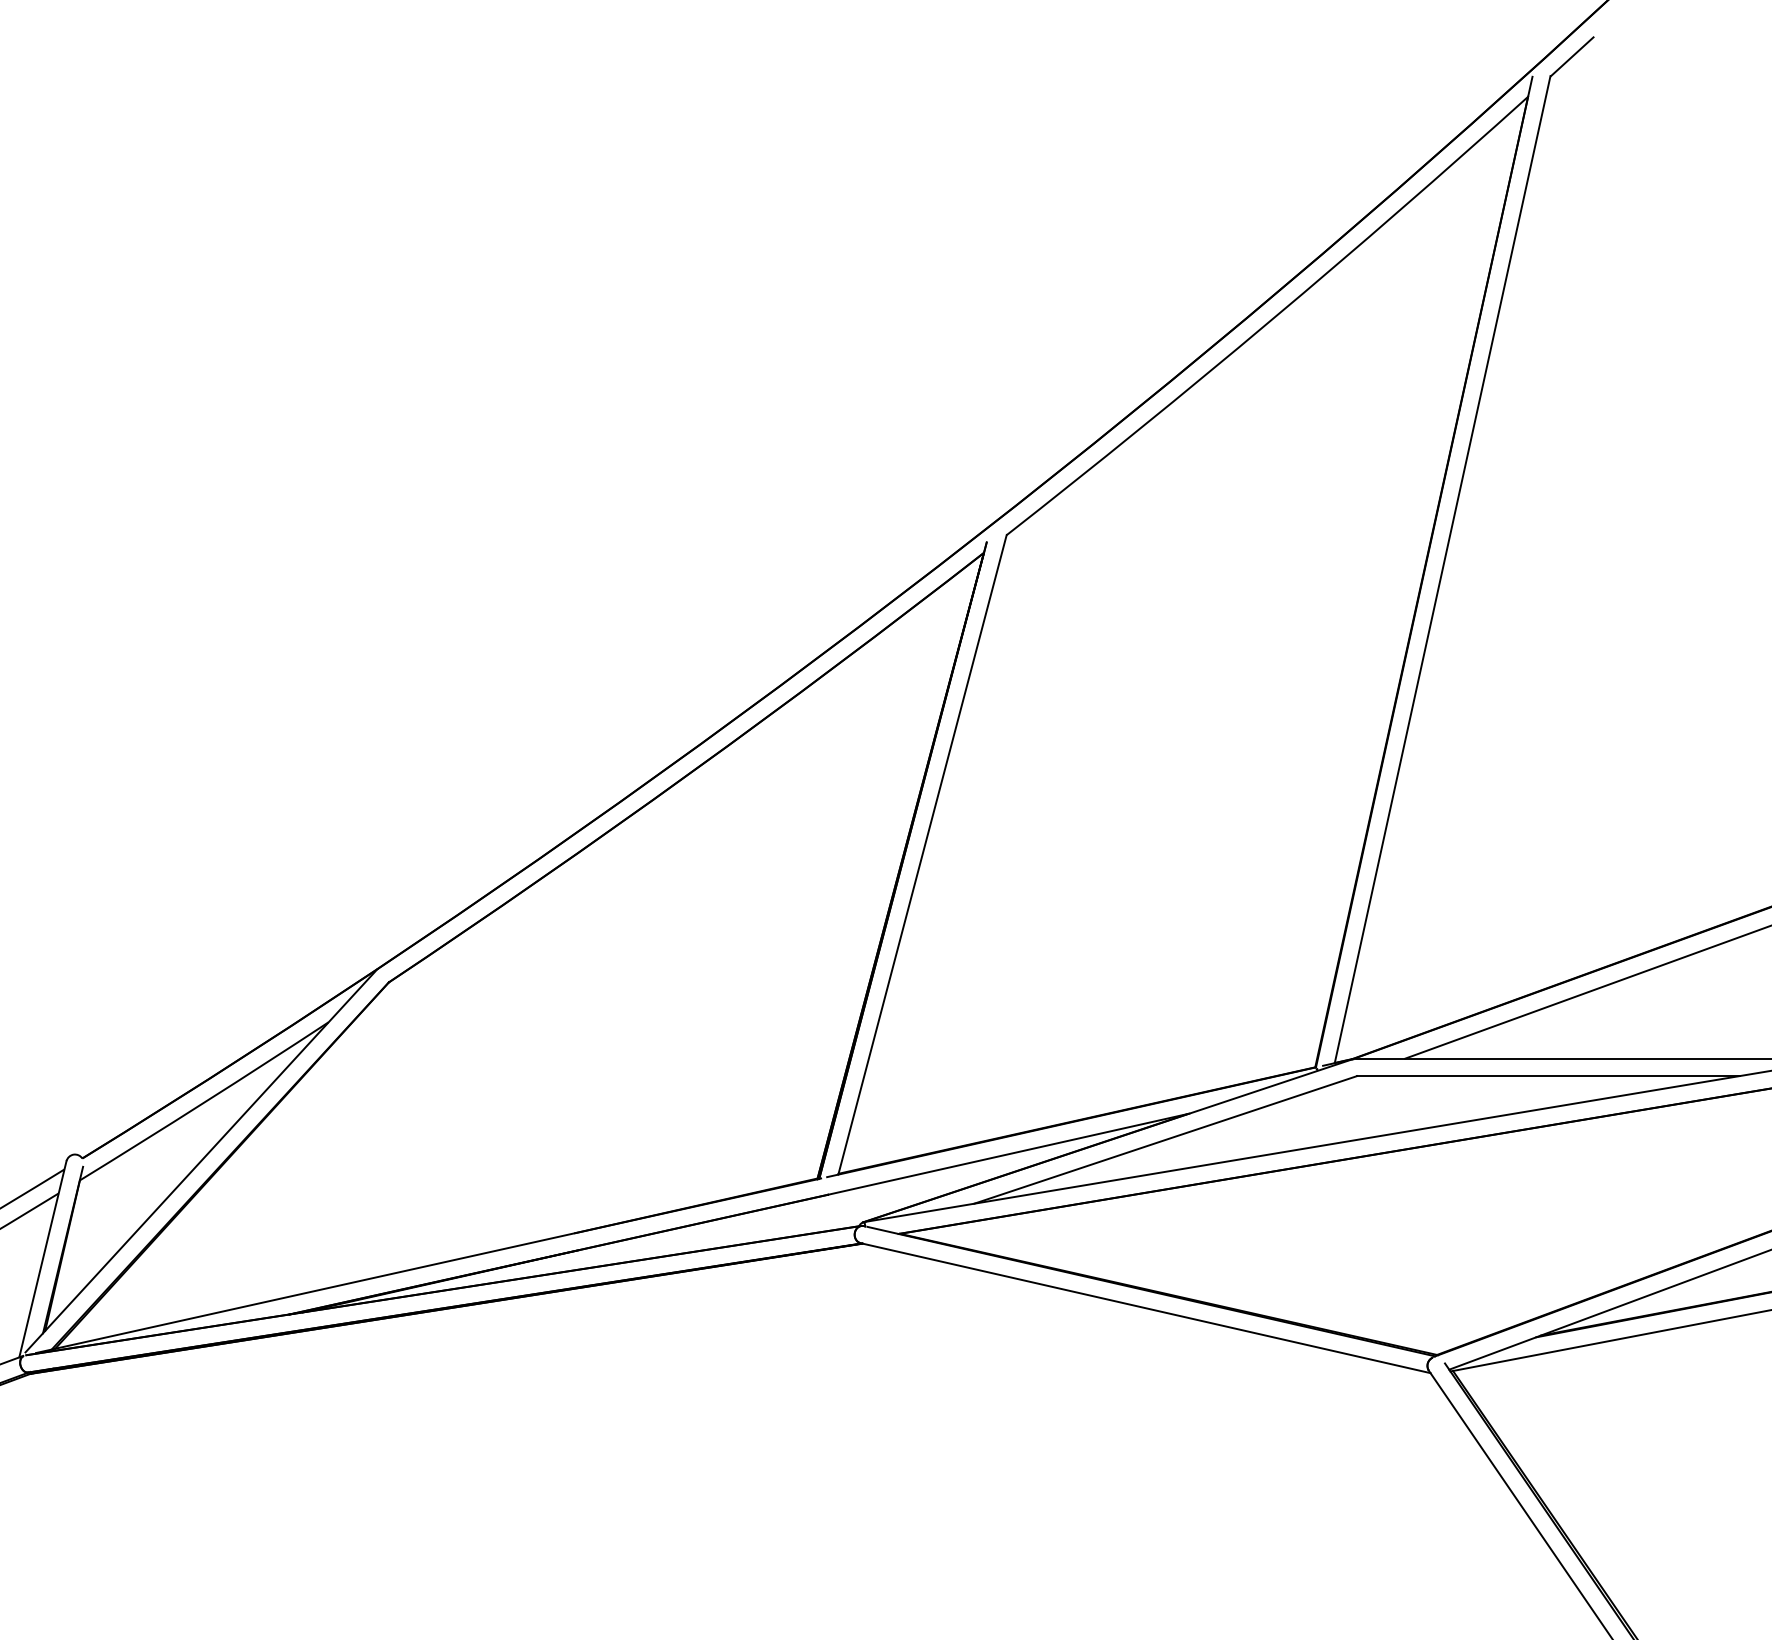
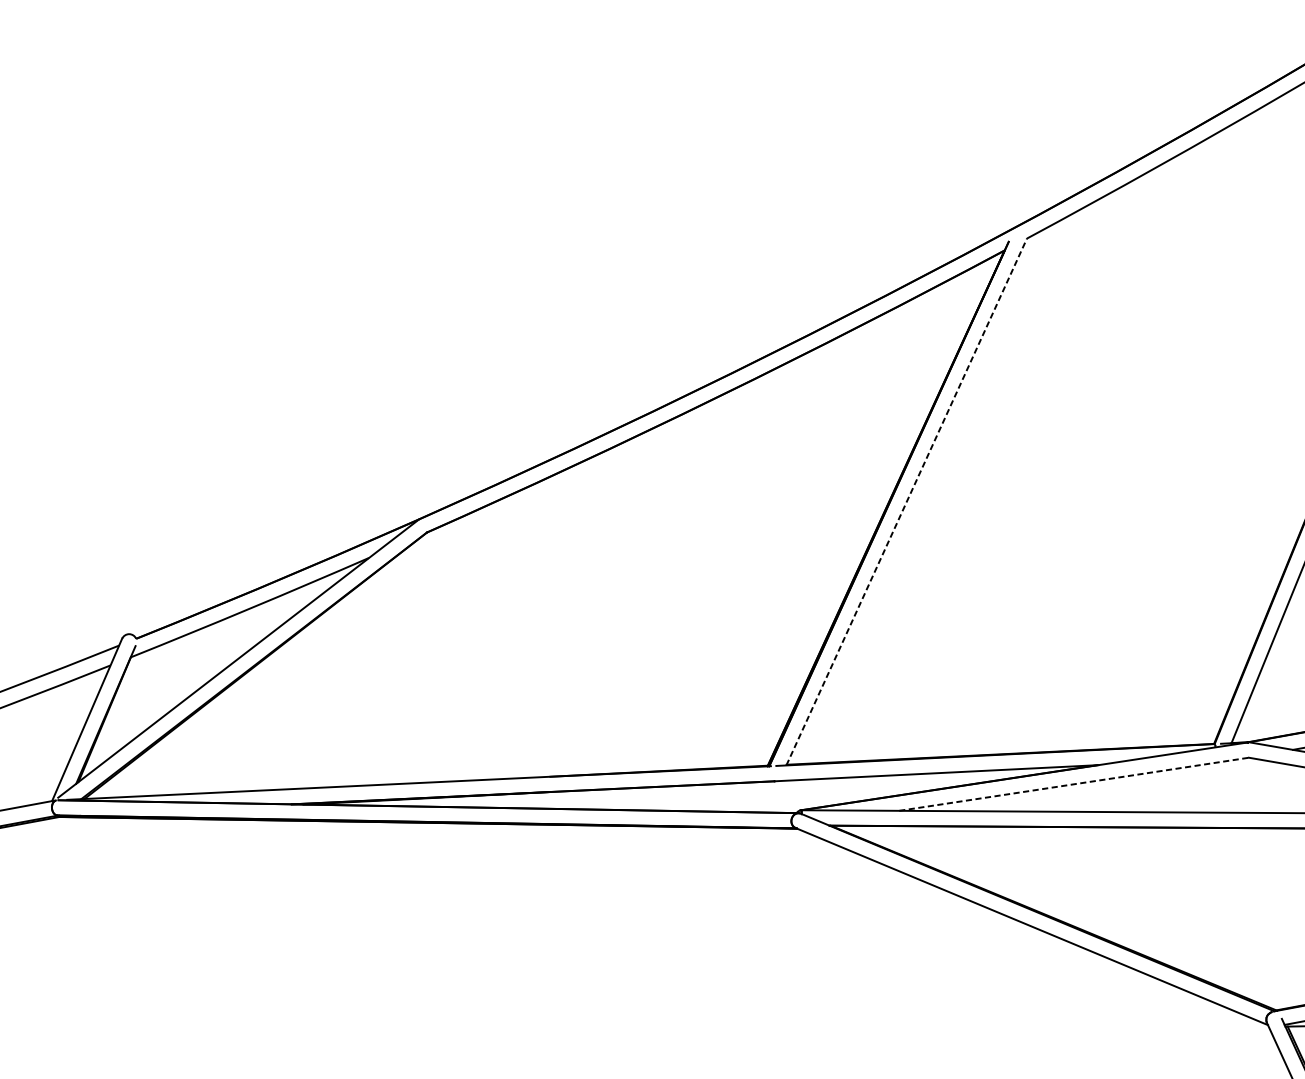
line: (922, 854) -> (906, 501), solid -> dashed
line: (1165, 1139) -> (1074, 783), solid -> dashed

